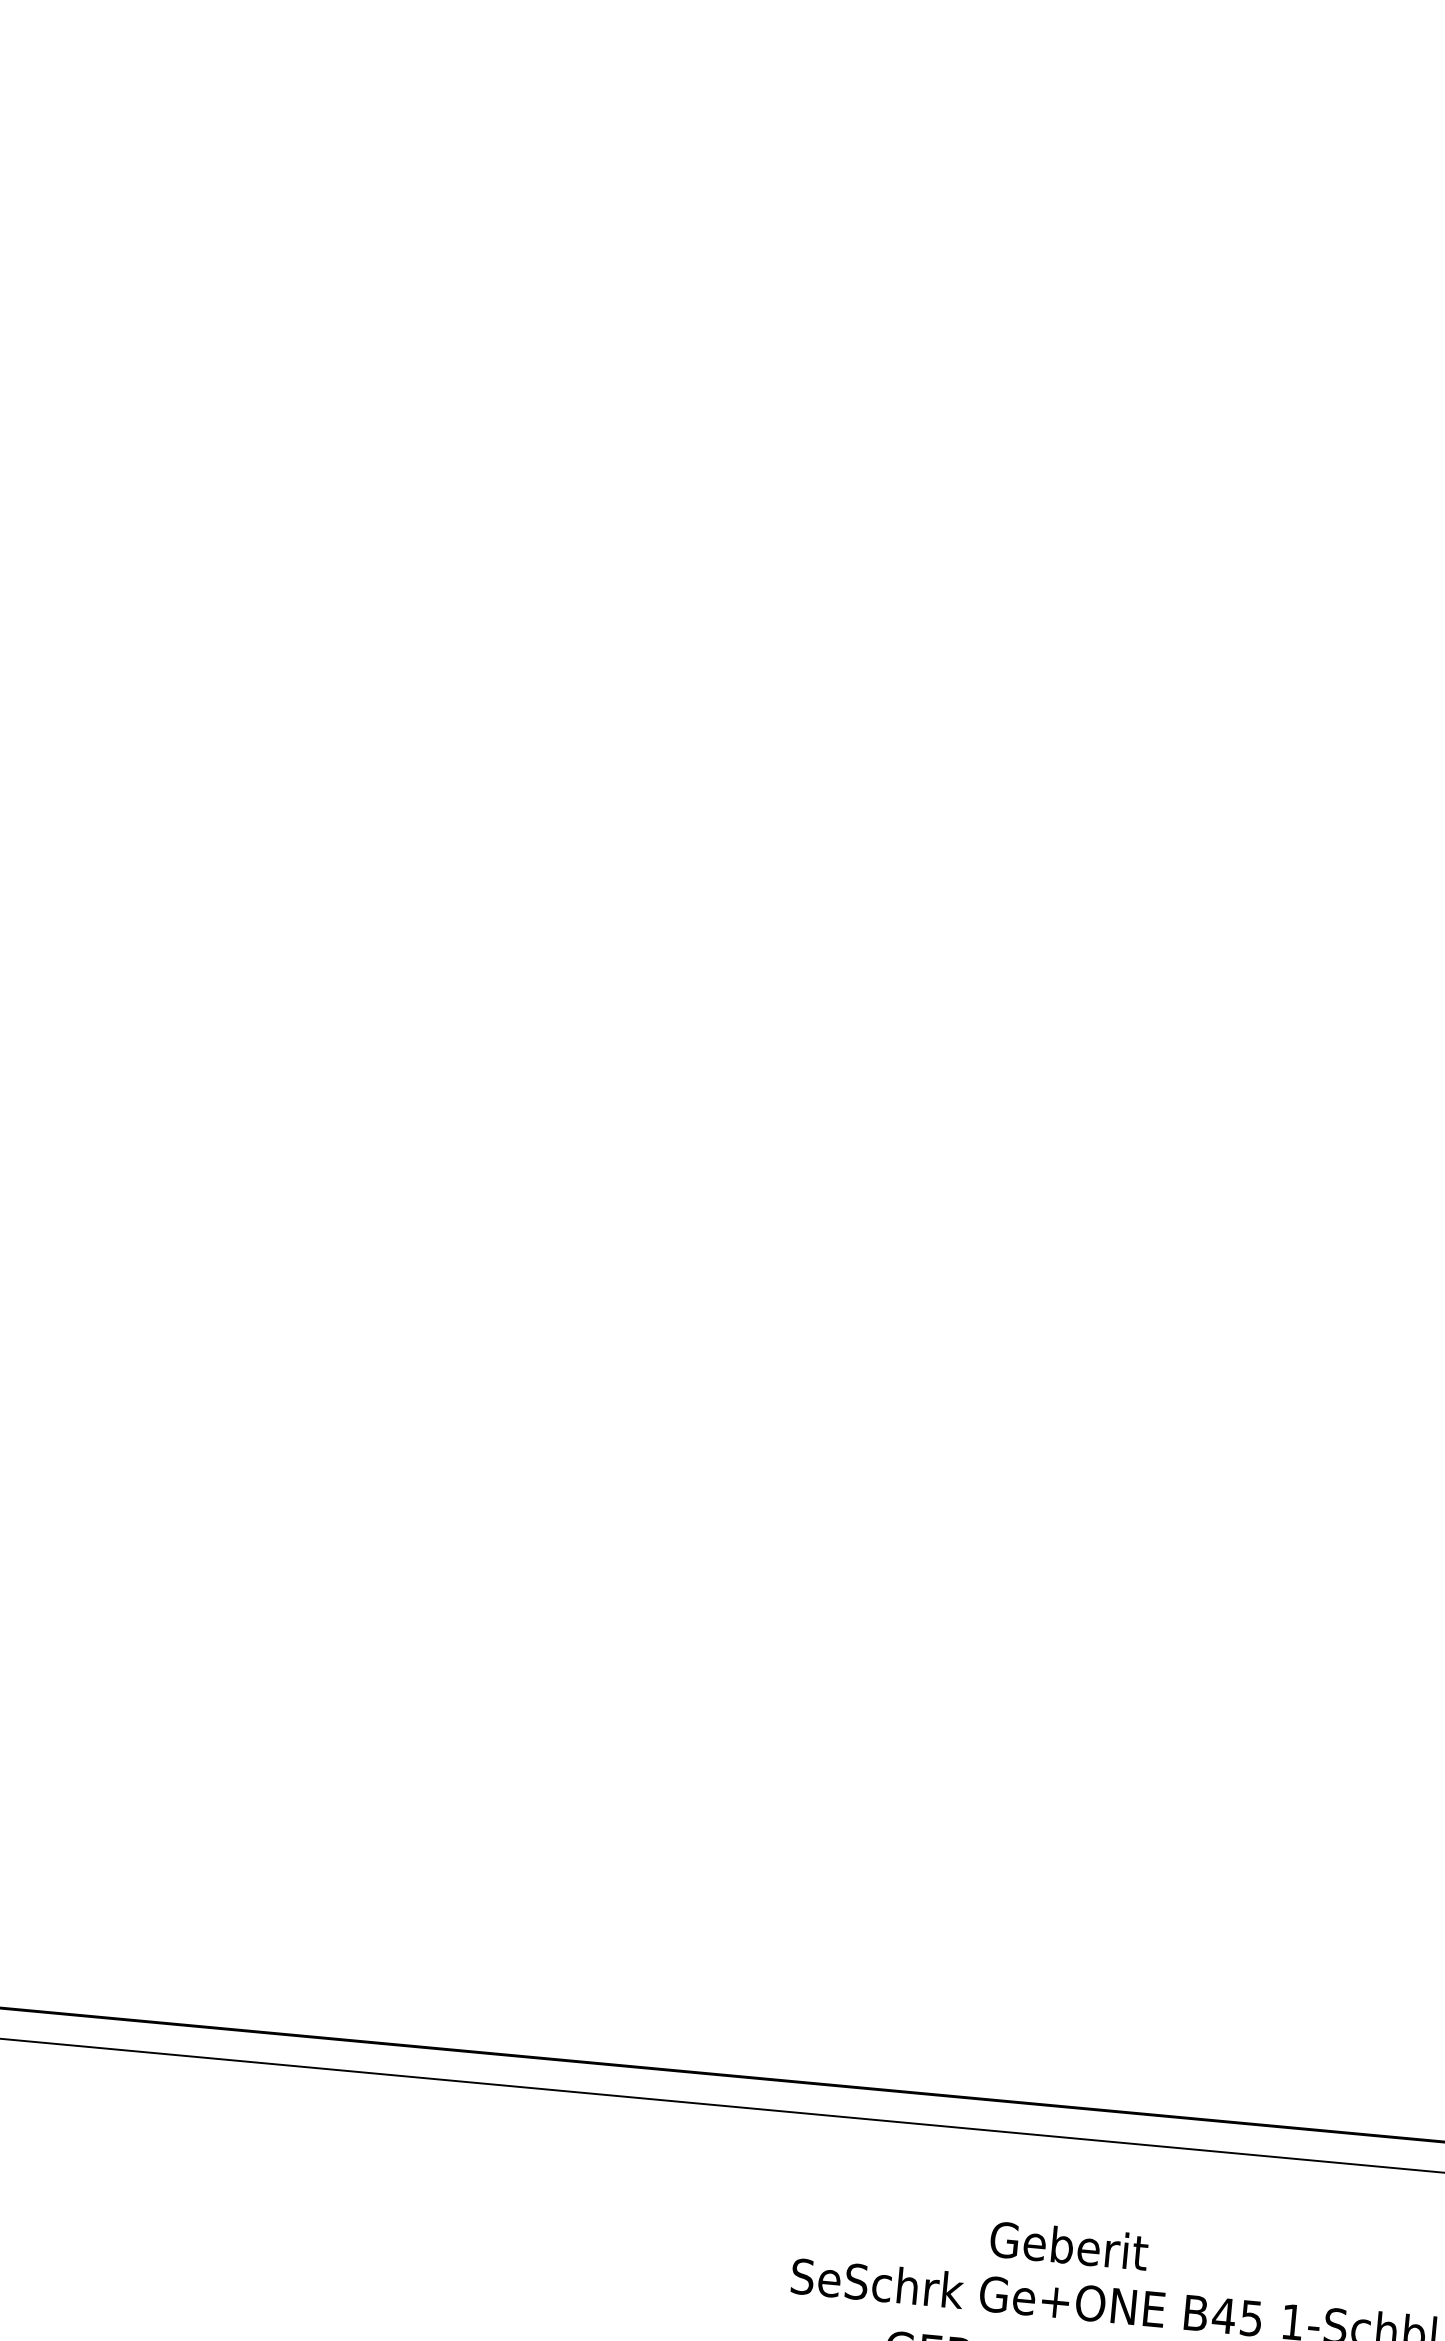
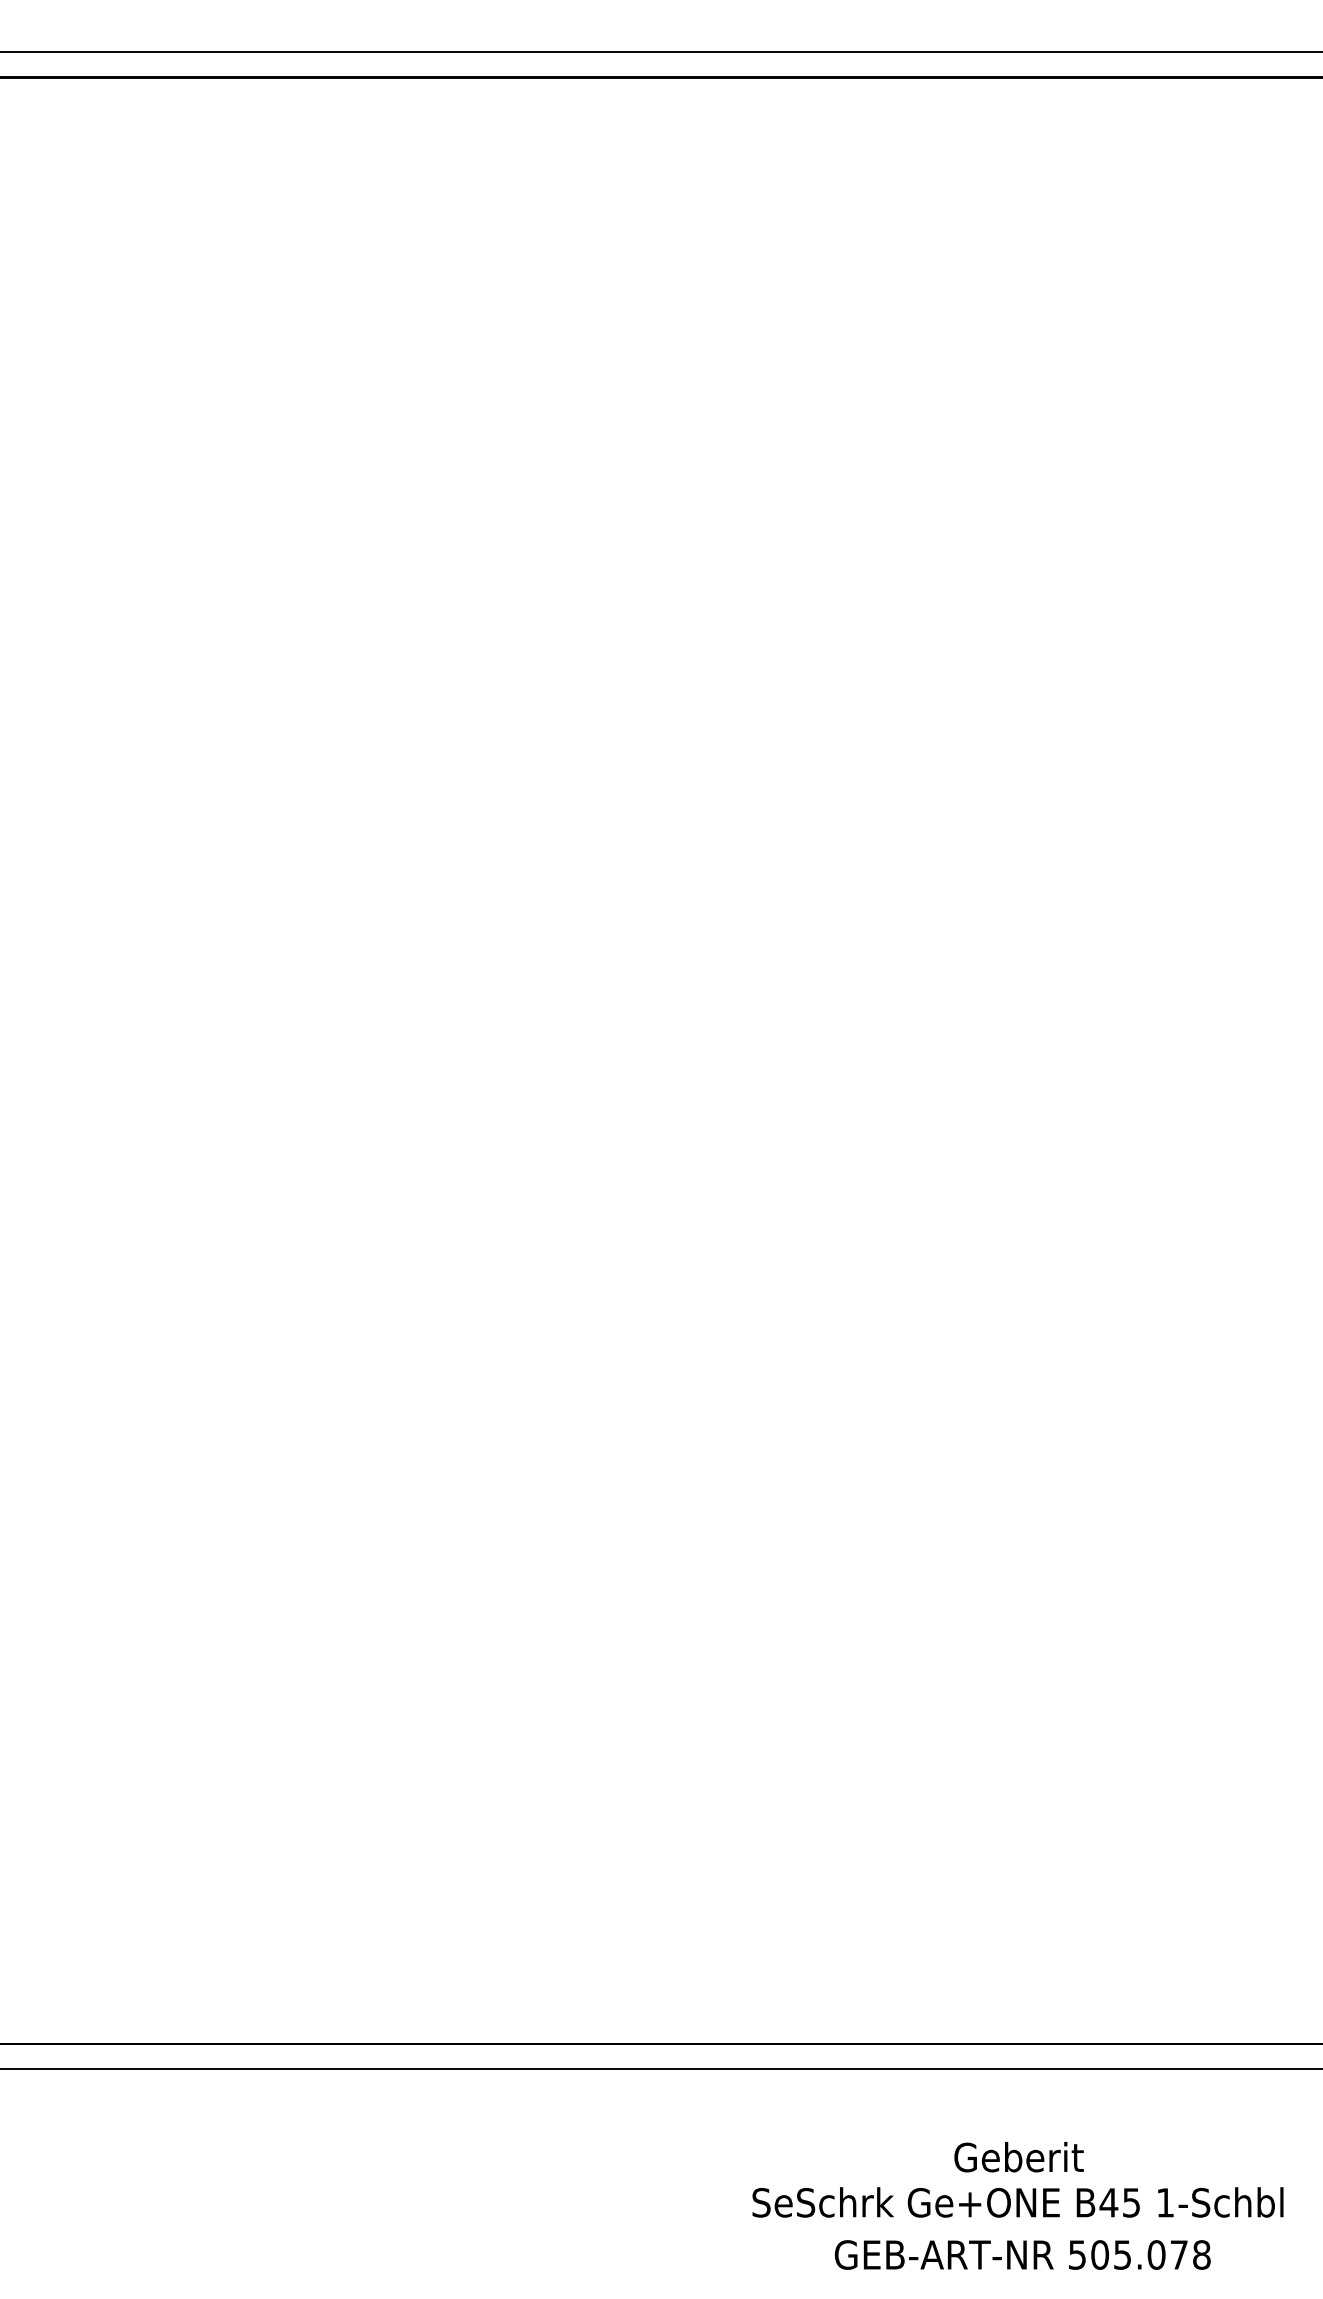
text: (1068, 2246) -> (1018, 2157), moved

